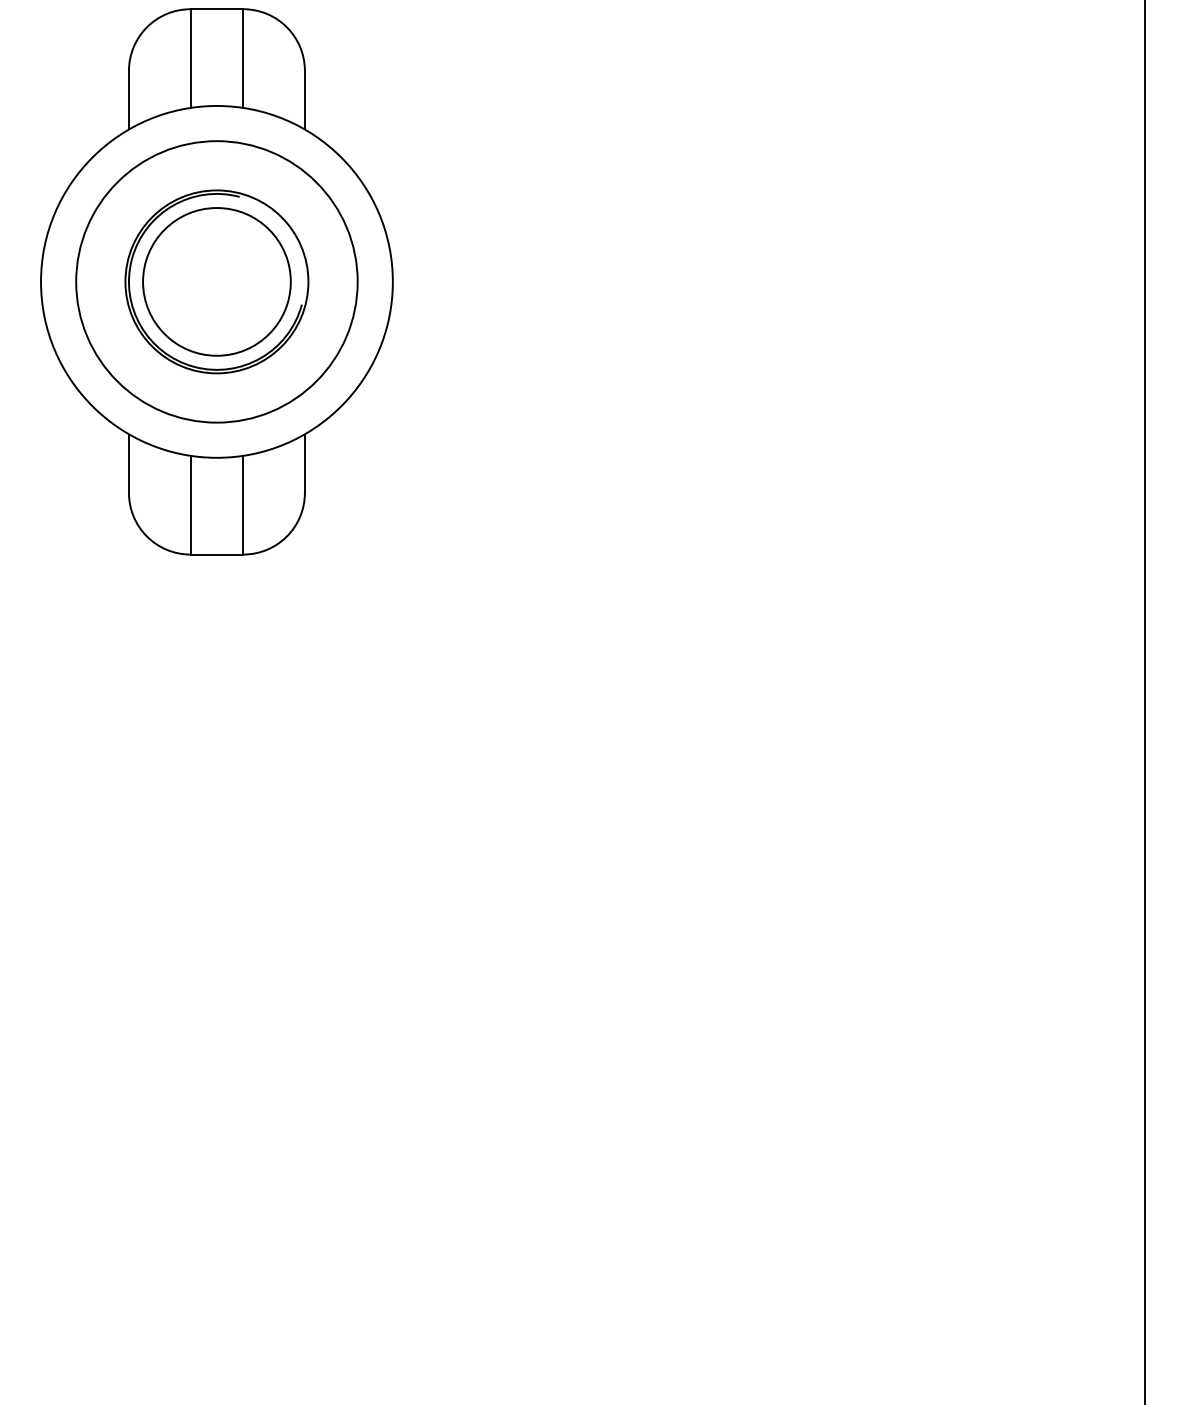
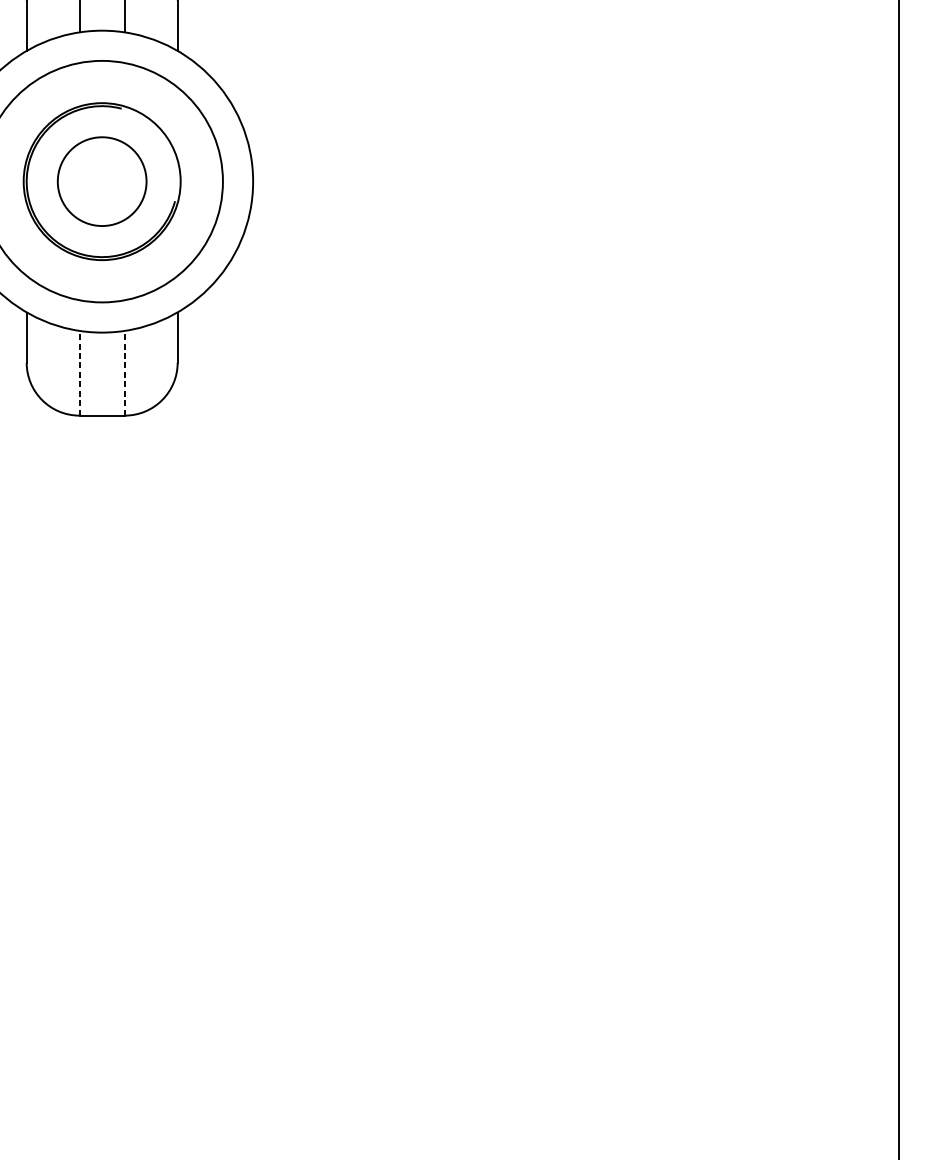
circle: (216, 281) -> (101, 181), size x0.7
line: (190, 504) -> (79, 372), solid -> dashed
line: (243, 504) -> (124, 372), solid -> dashed

